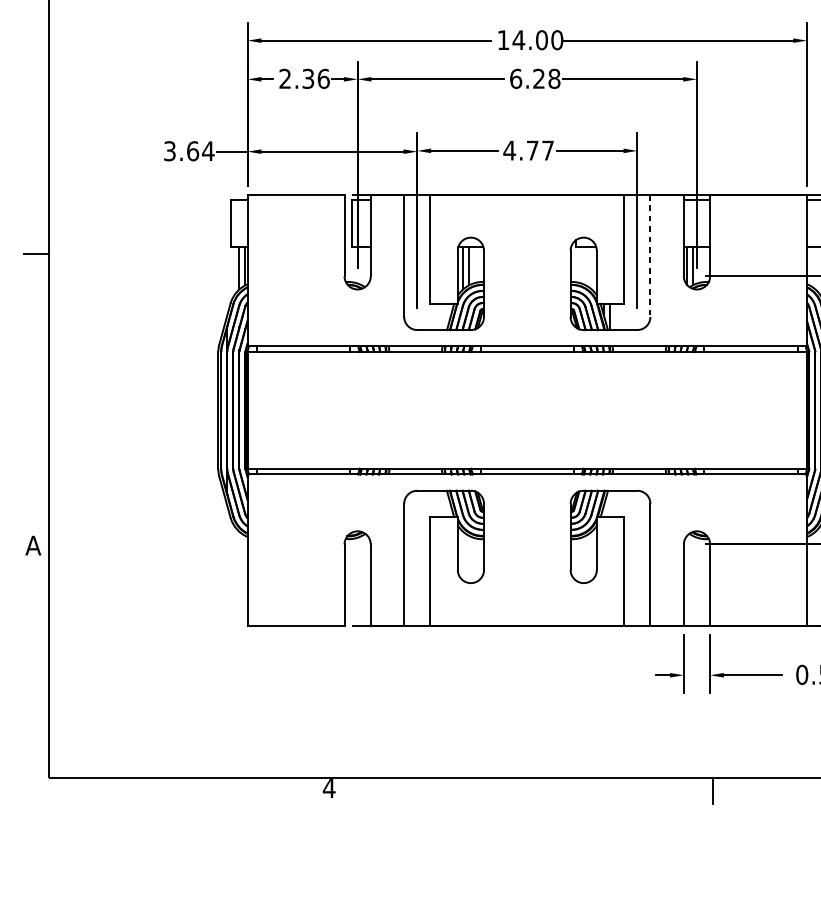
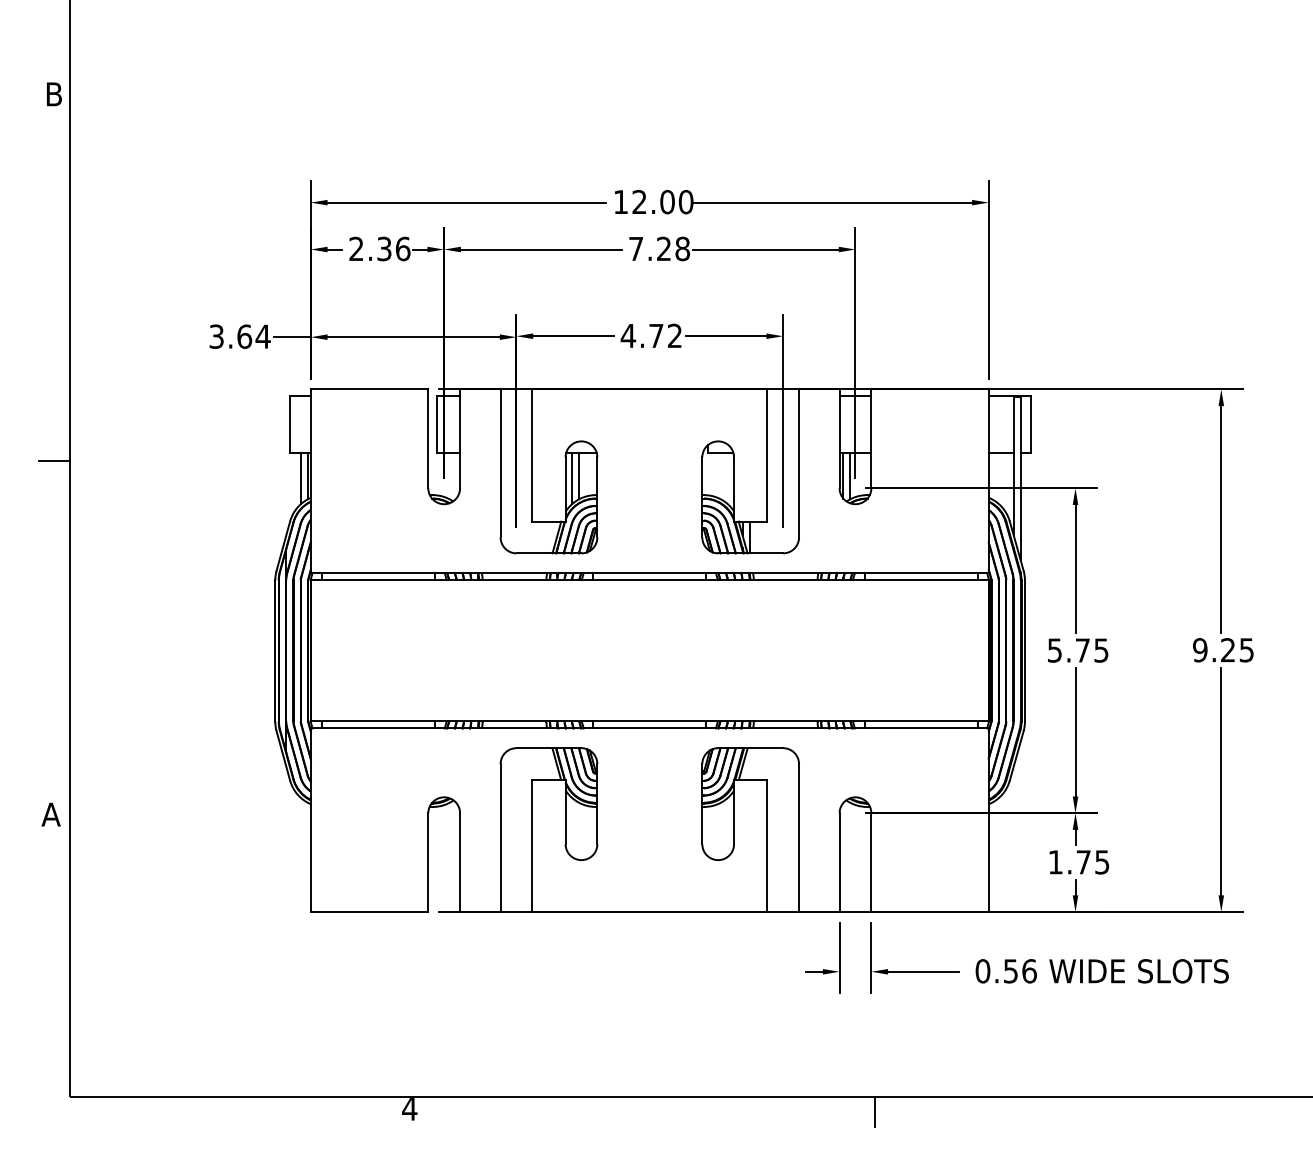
text: (518, 39) -> (639, 201), 14.00 -> 12.00
text: (516, 78) -> (636, 248), 6.28 -> 7.28
text: (547, 150) -> (674, 335), 4.77 -> 4.72
line: (650, 255) -> (799, 463), dashed -> solid

